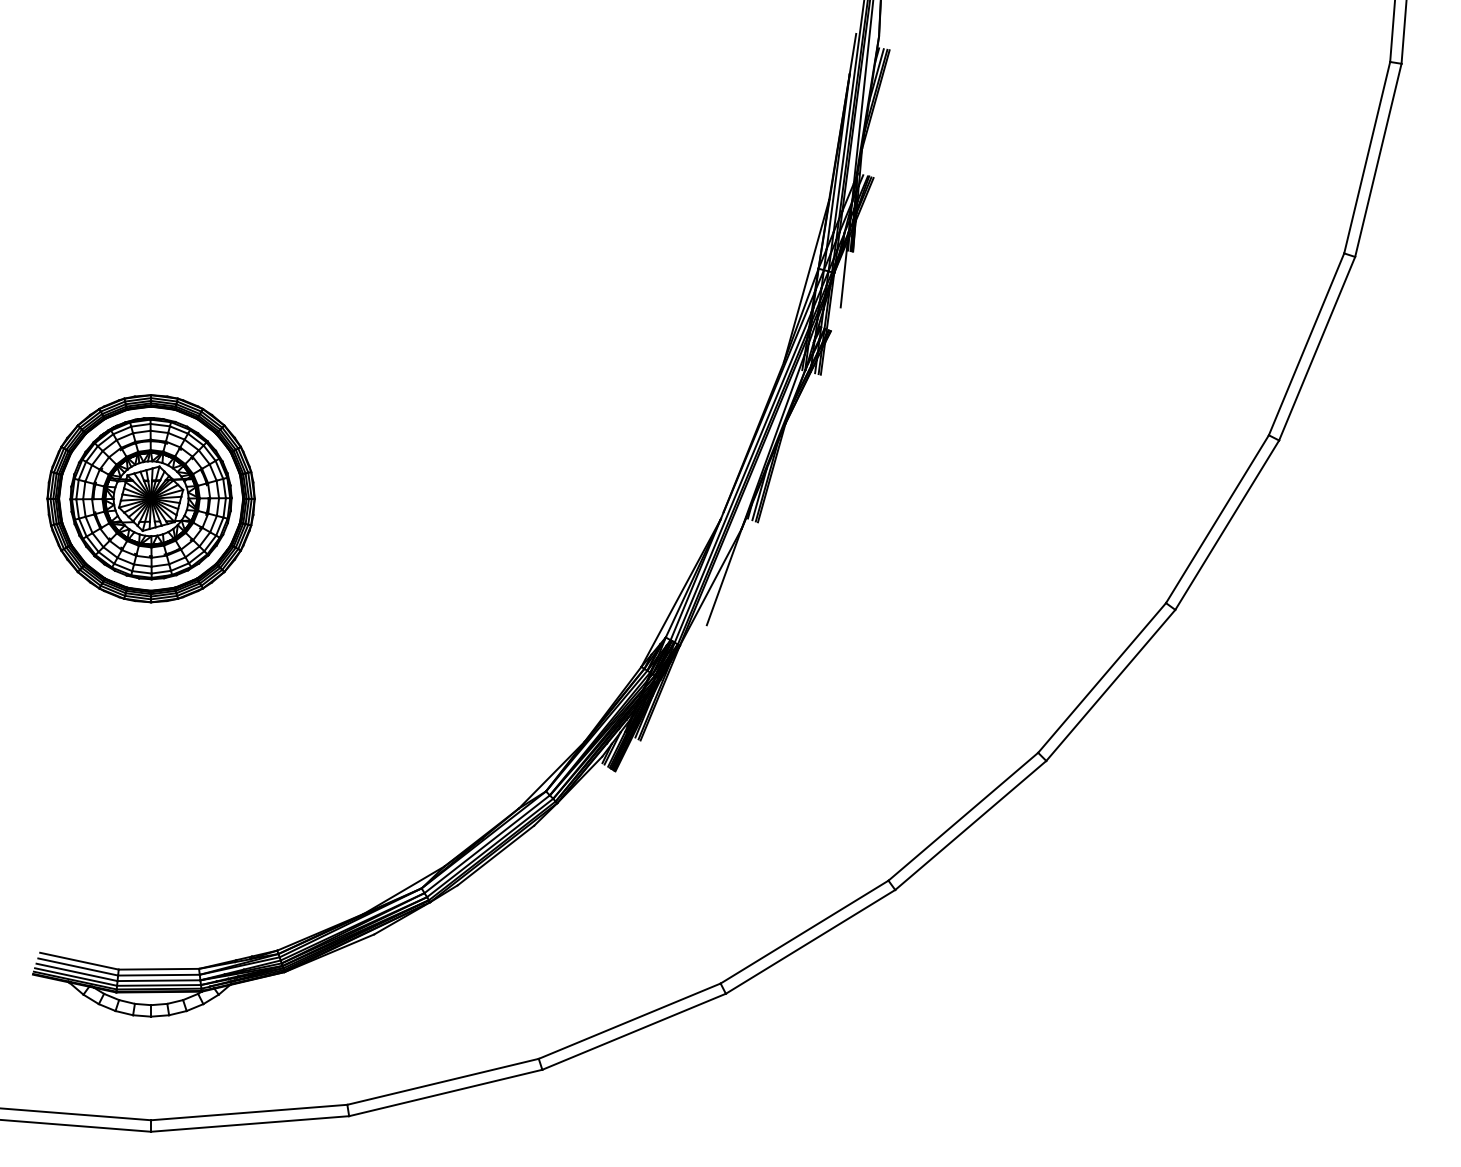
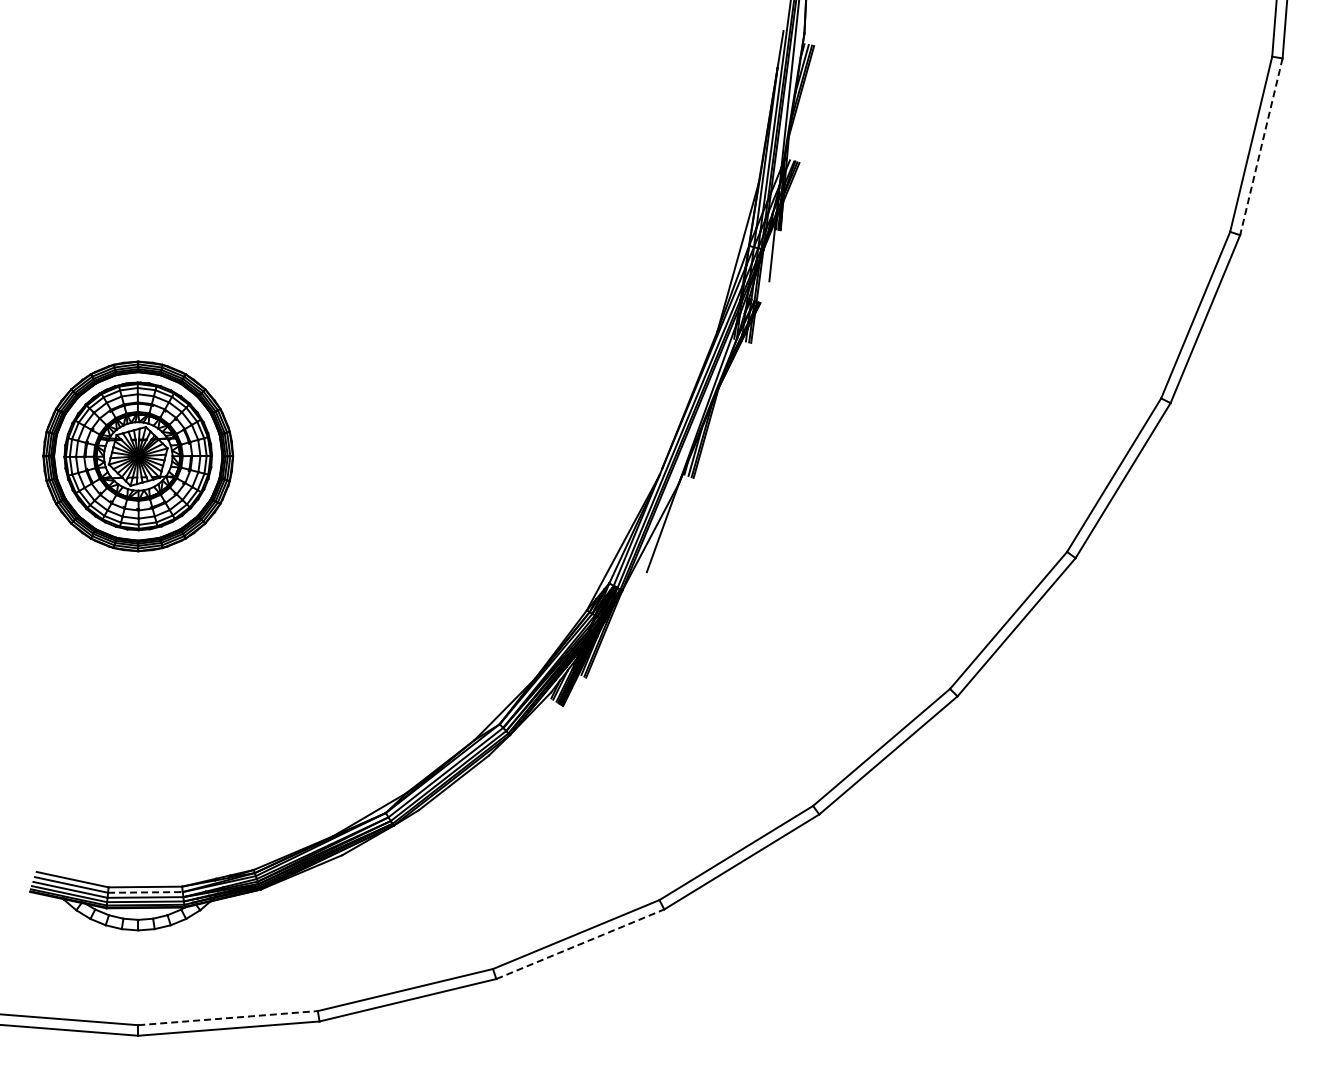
line: (1378, 160) -> (1261, 146), solid -> dashed
line: (159, 975) -> (145, 892), solid -> dashed
line: (634, 1032) -> (580, 944), solid -> dashed
line: (249, 1112) -> (228, 1018), solid -> dashed

